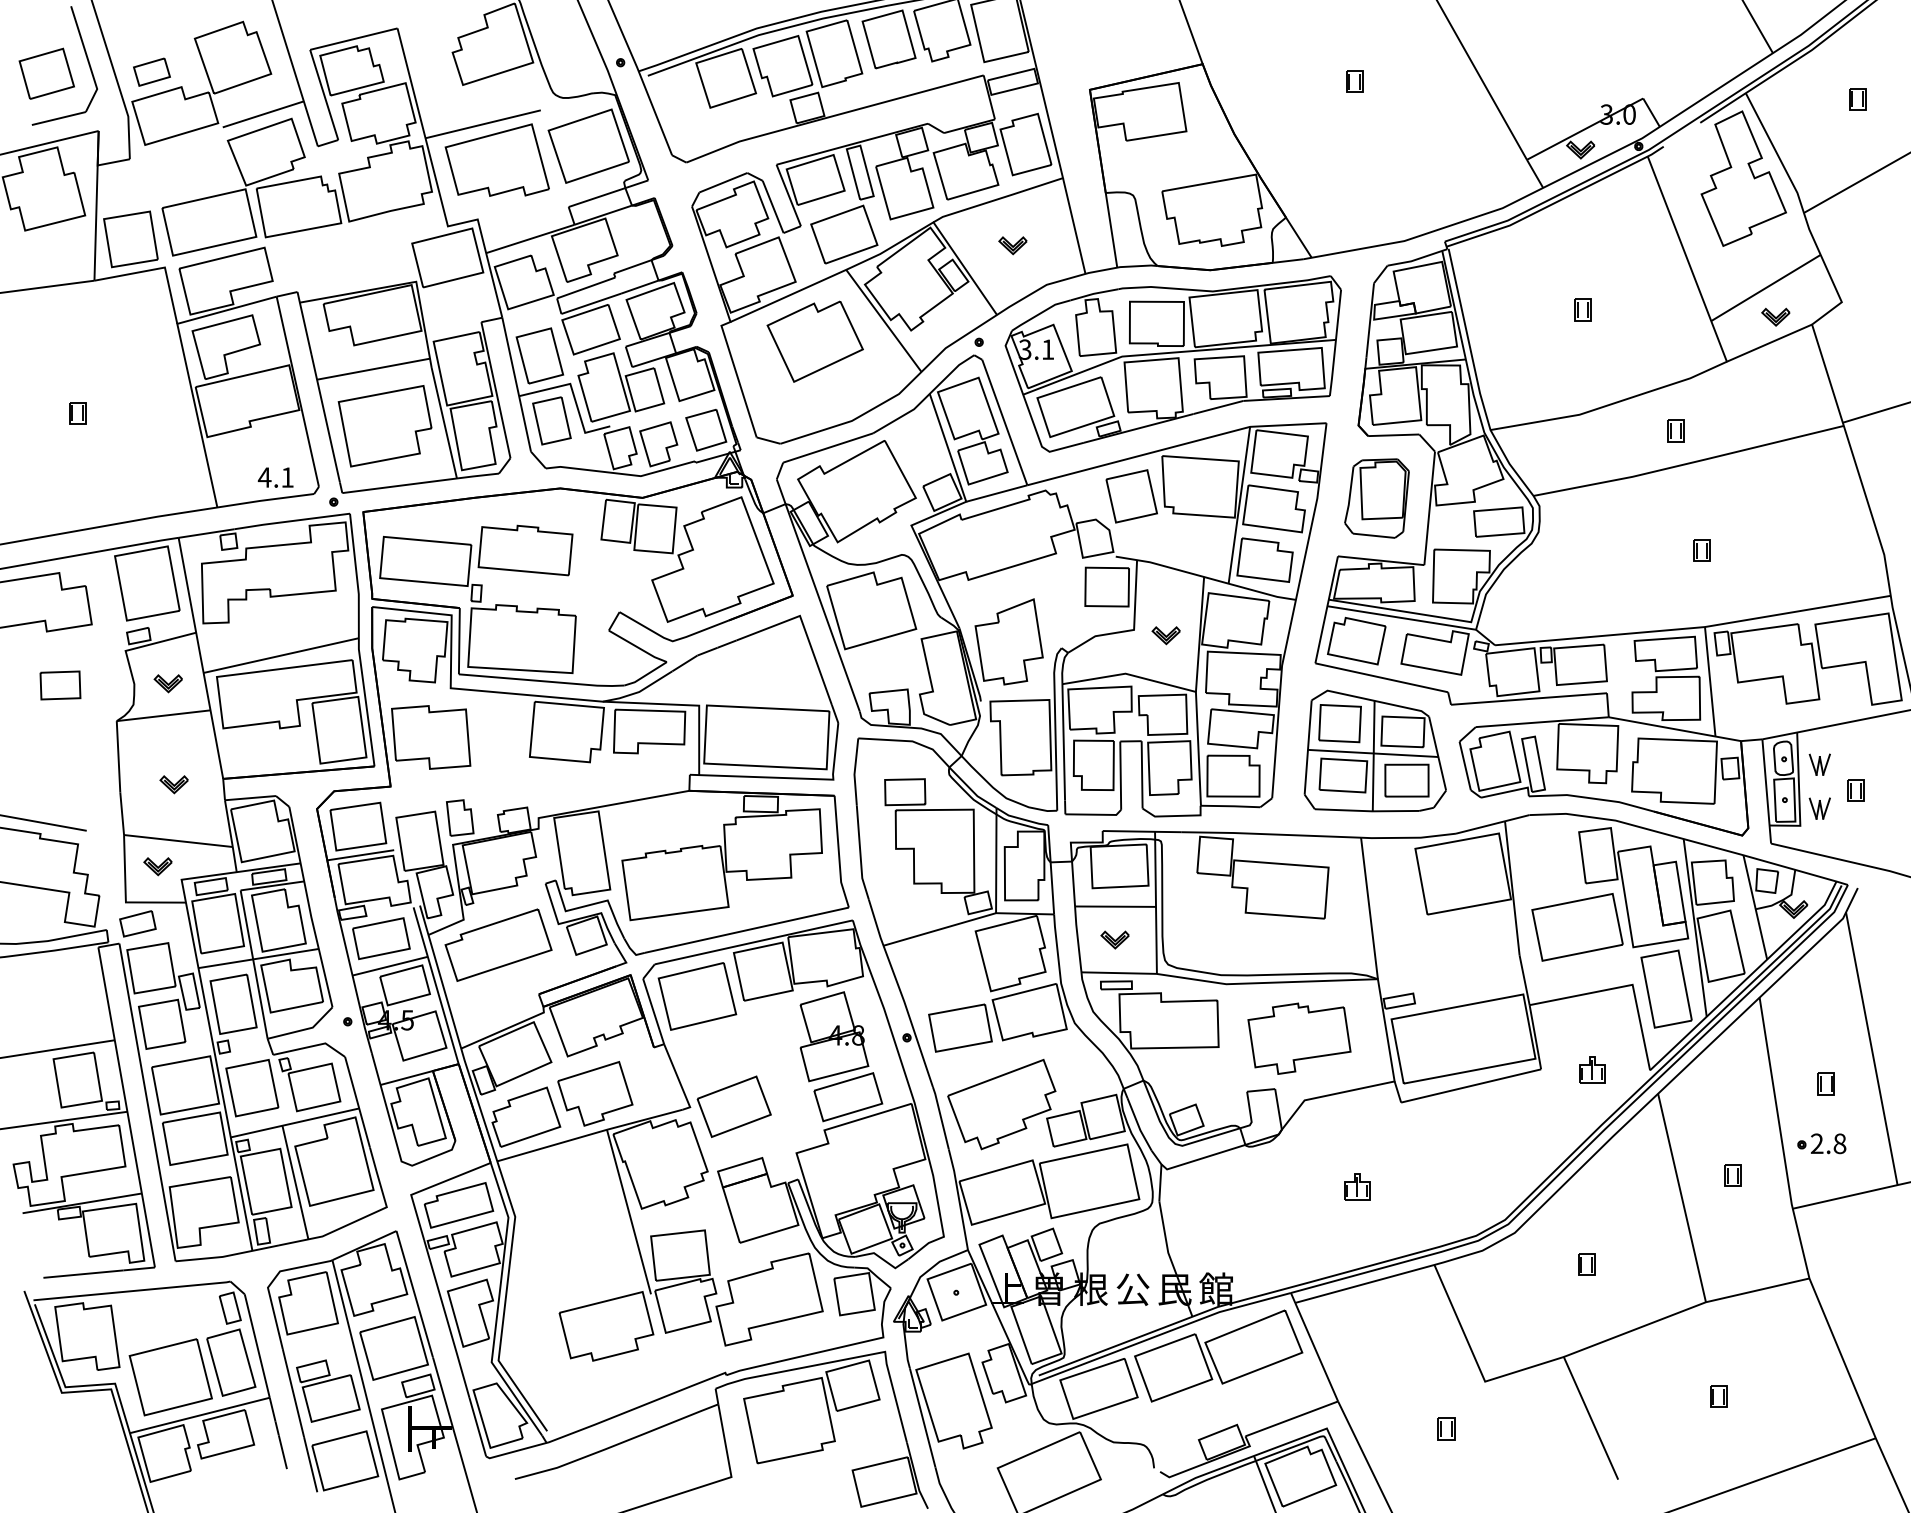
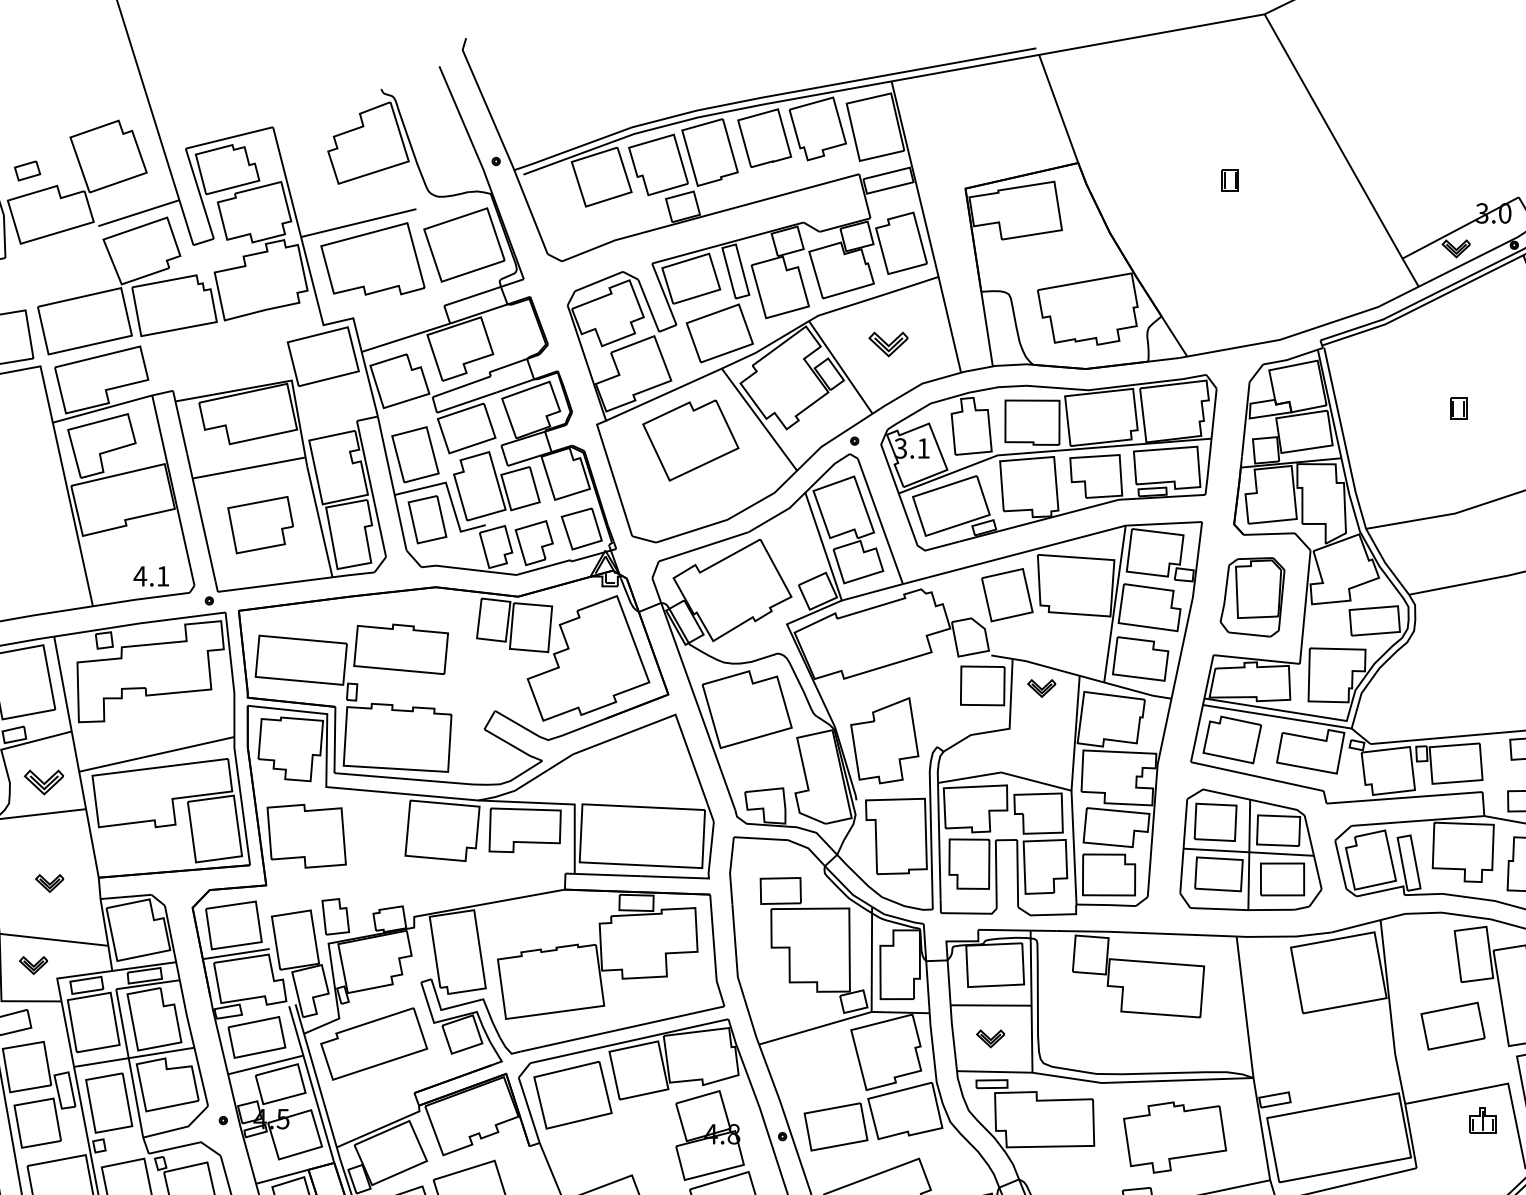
part: (151, 71) -> (27, 170), size x0.7
part: (1012, 245) -> (888, 344), size x1.4
part: (384, 426) -> (260, 525), size x0.7
part: (1165, 635) -> (1041, 688), moved
part: (167, 683) -> (43, 782), size x1.4
part: (1577, 927) -> (1453, 1026), size x0.7
part: (1592, 1069) -> (1483, 1120), moved

